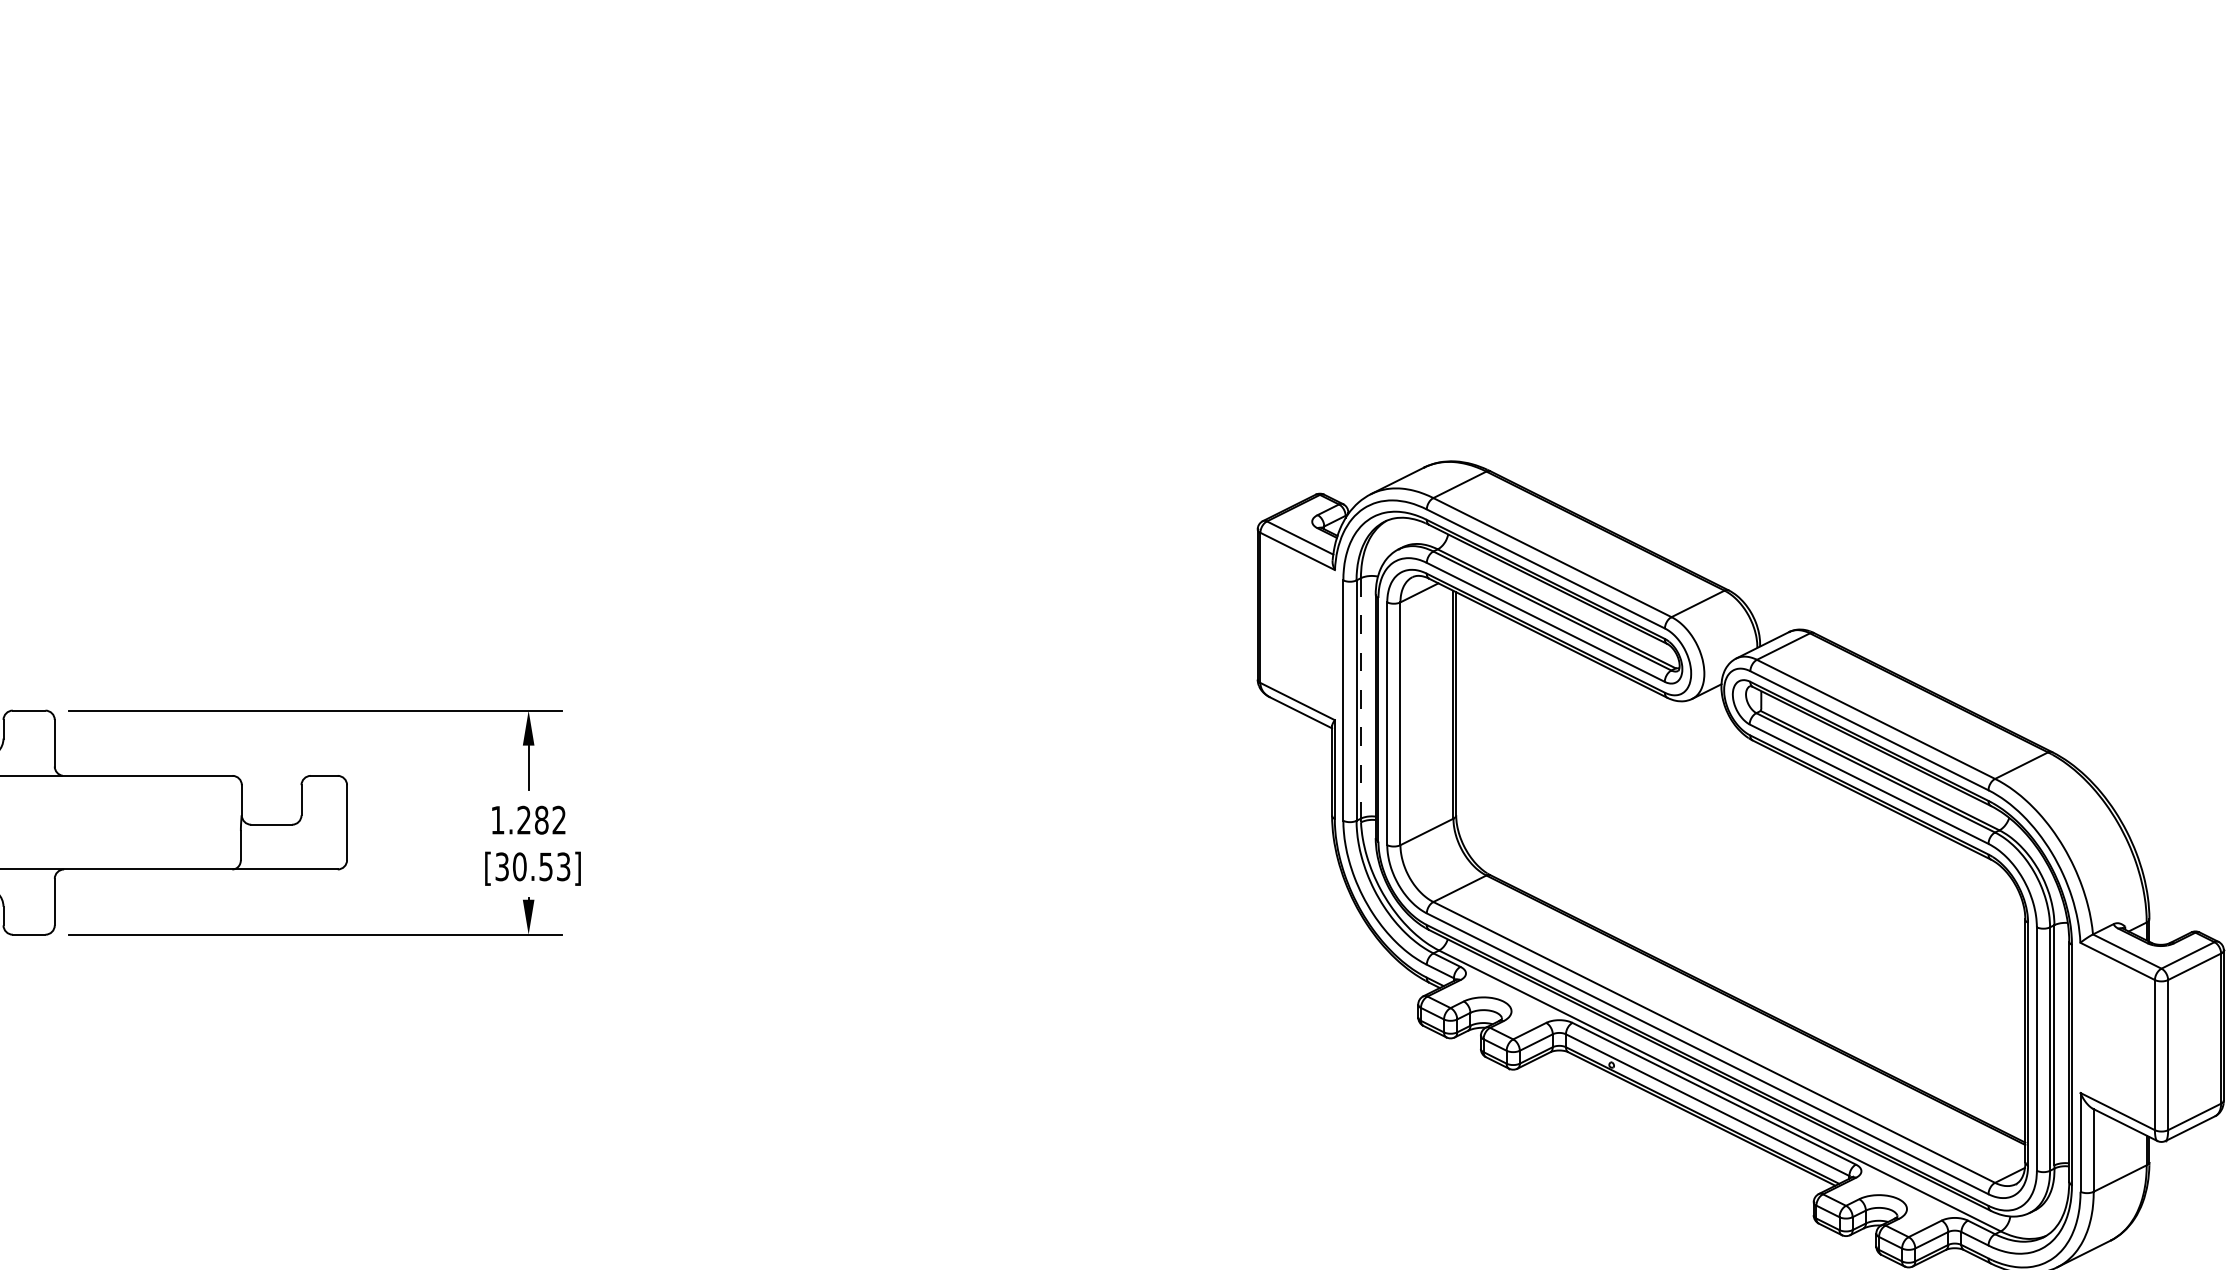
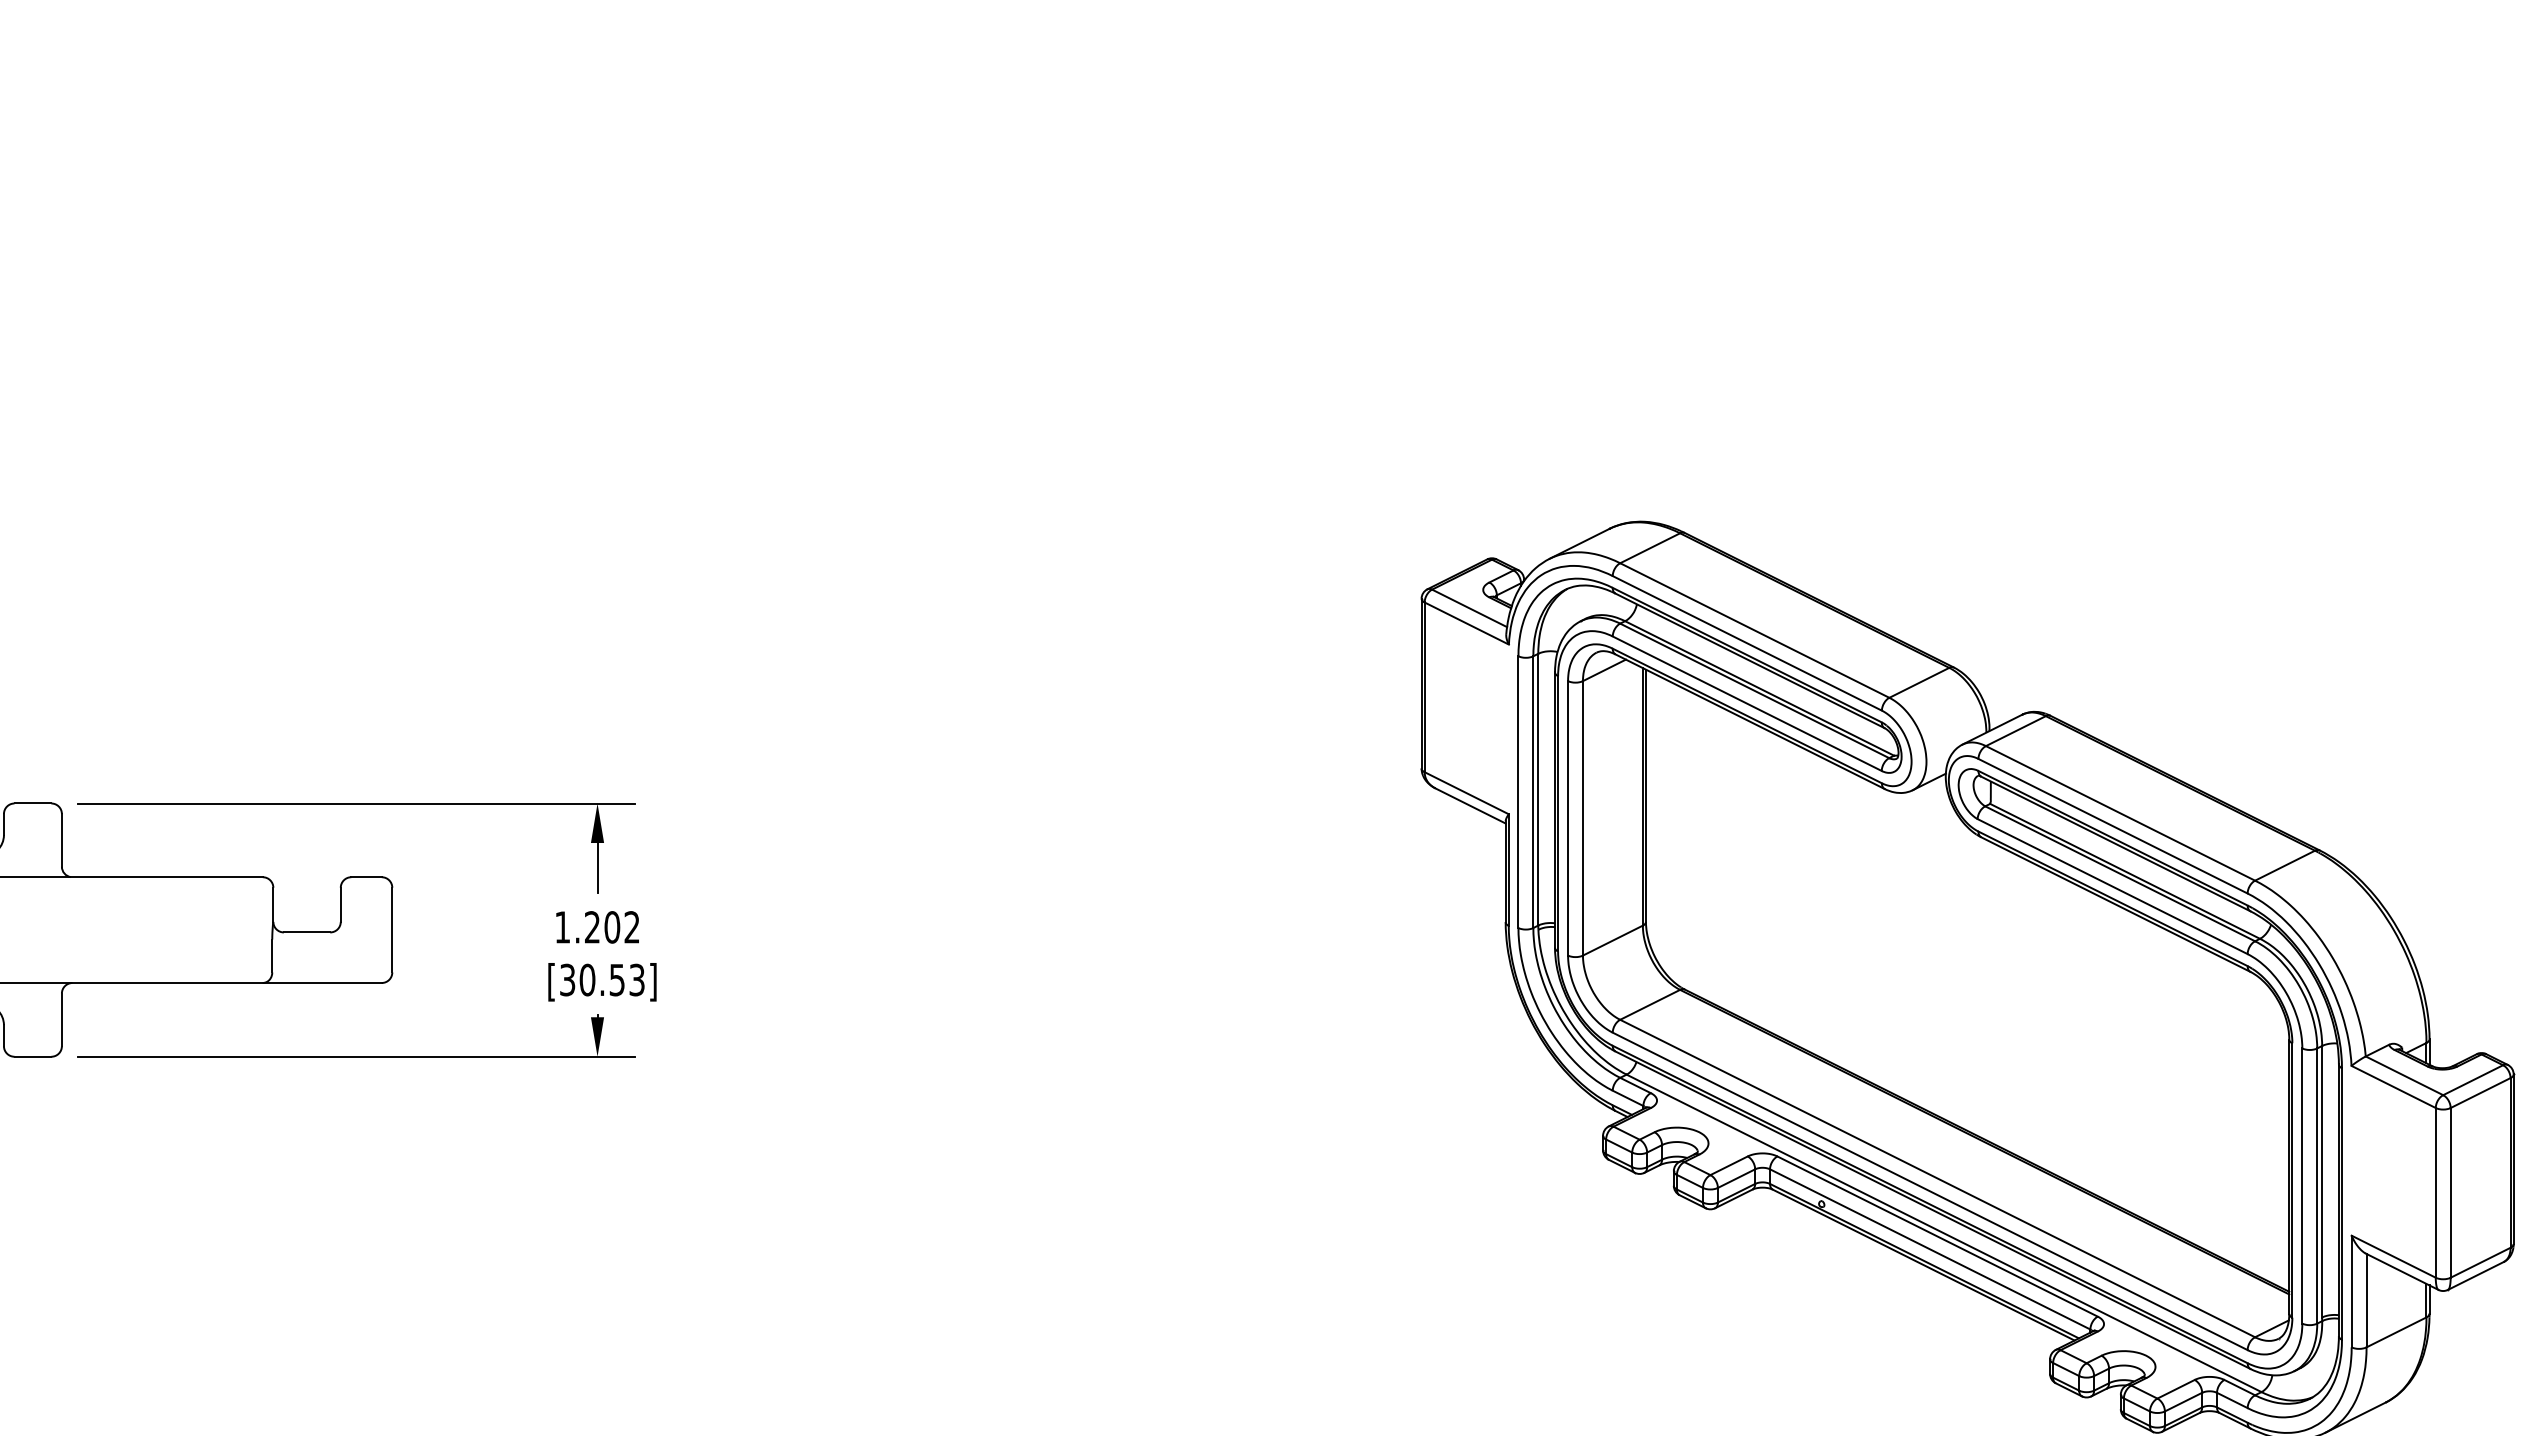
line: (1361, 698) -> (1538, 789), dashed -> solid
text: (541, 820) -> (612, 927), 1.282 -> 1.202

